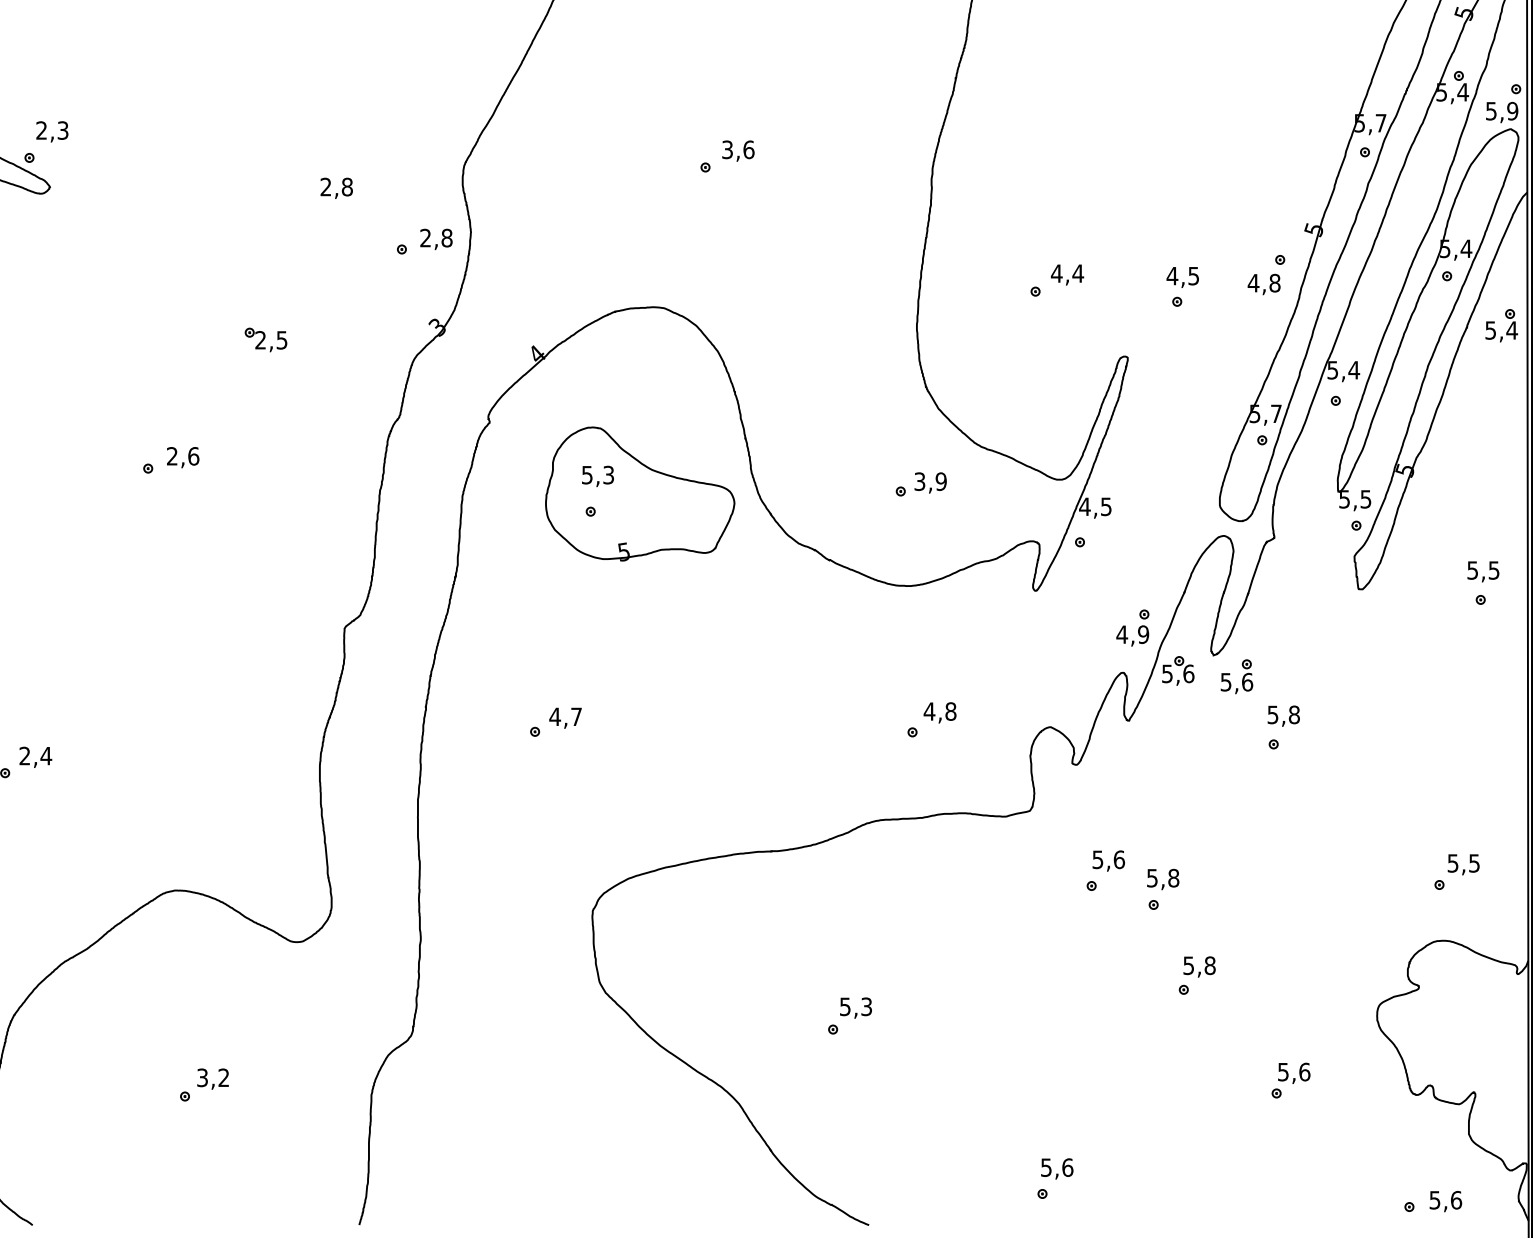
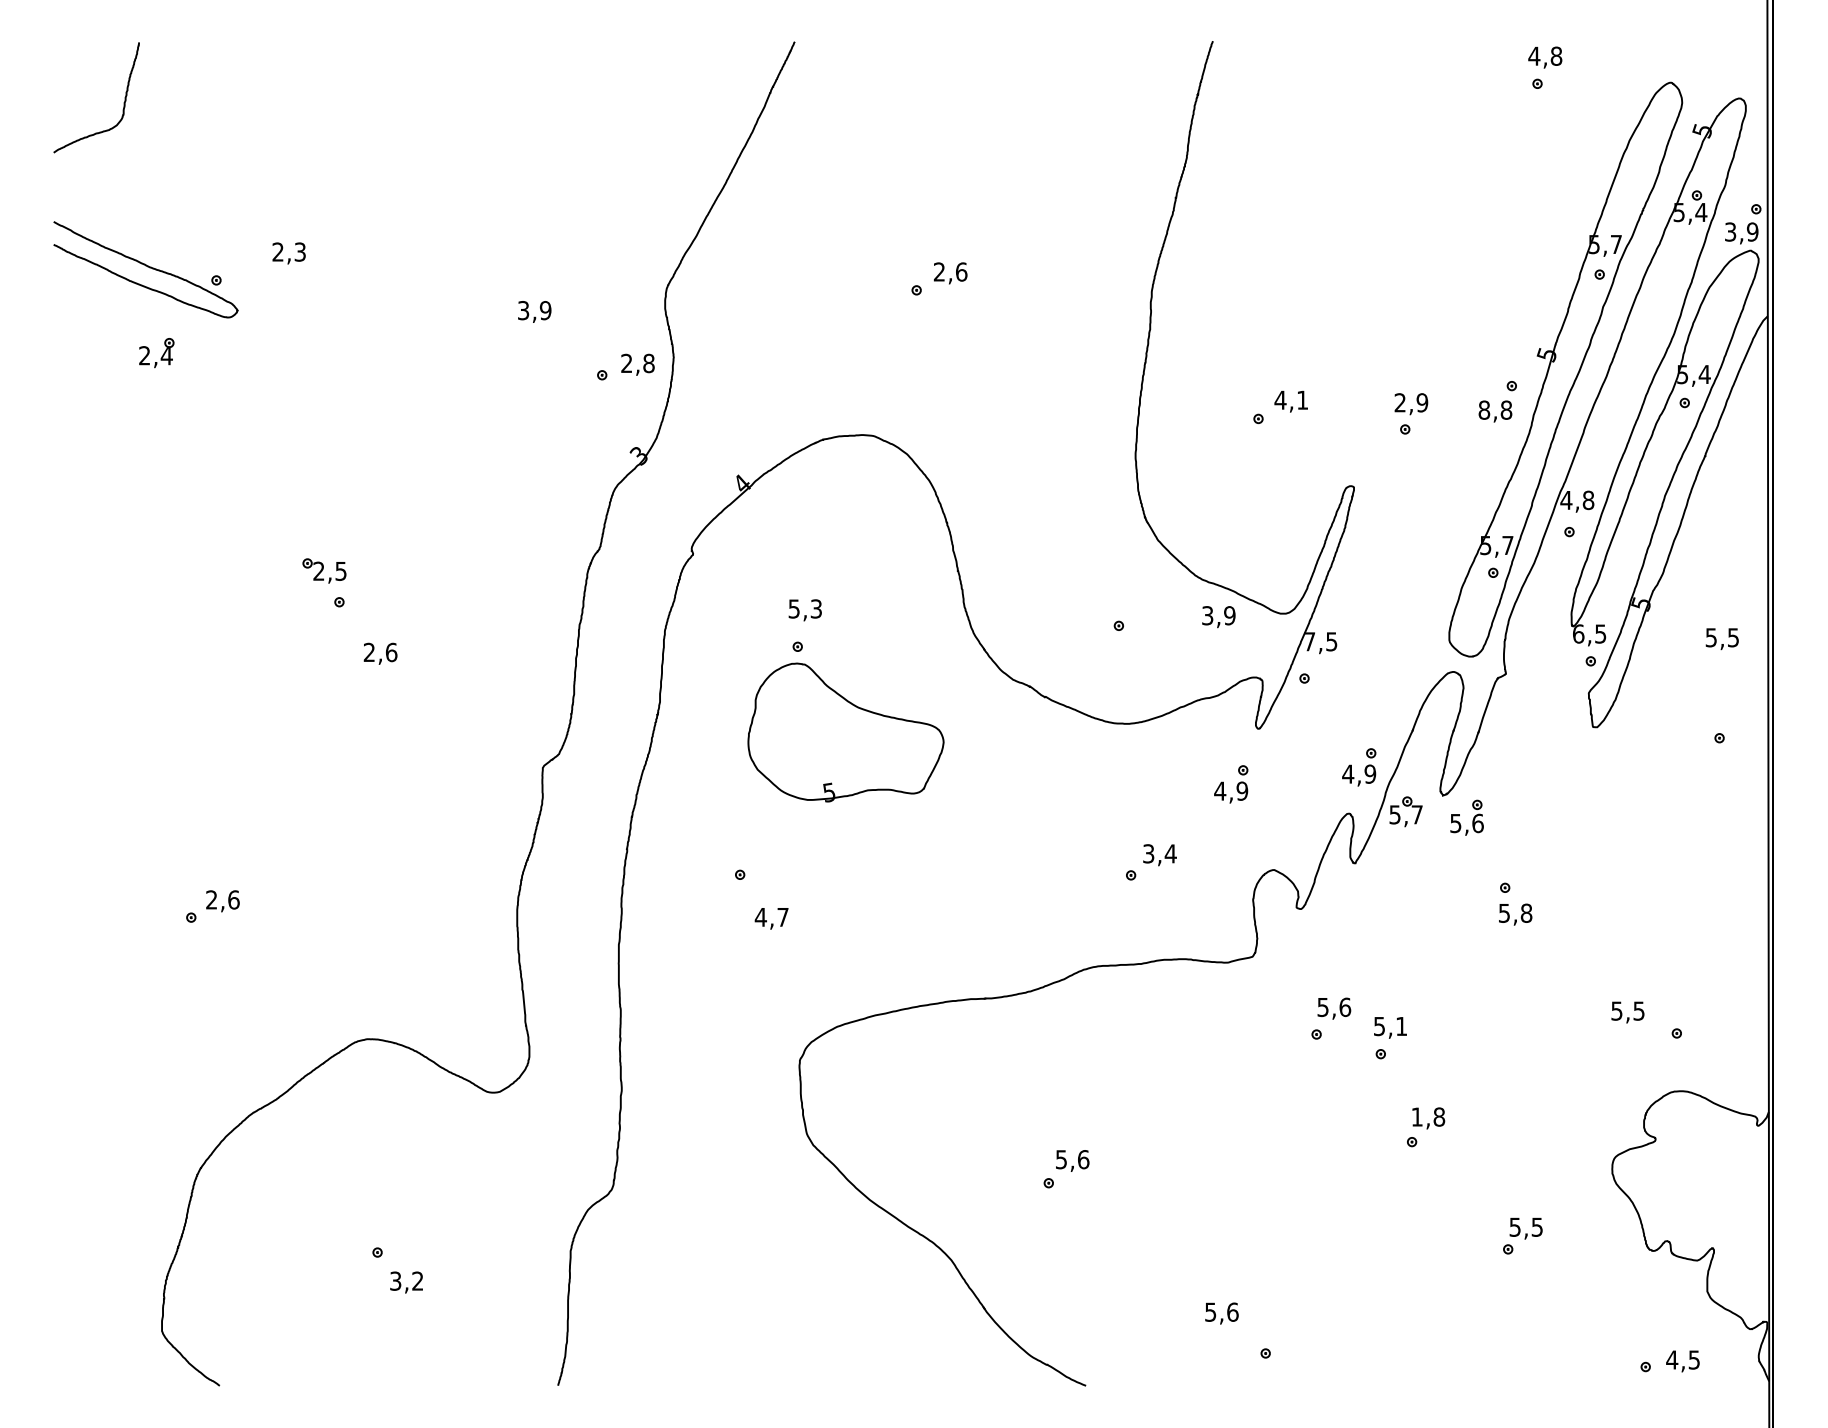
text: (1491, 110) -> (1730, 231), 5,9 -> 3,9
text: (51, 131) -> (288, 253), moved
text: (727, 149) -> (939, 271), 3,6 -> 2,6
text: (336, 186) -> (534, 310), 2,8 -> 3,9
text: (1078, 272) -> (1302, 399), 4,4 -> 4,1
text: (1183, 275) -> (1411, 402), 4,5 -> 2,9
text: (1253, 282) -> (1484, 409), 4,8 -> 8,8
part: (1507, 329) -> (1747, 458), removed
part: (266, 339) -> (324, 570), moved
text: (1343, 370) -> (1577, 500), 5,4 -> 4,8
text: (183, 457) -> (380, 653), moved
text: (930, 483) -> (1218, 617), moved
part: (639, 493) -> (845, 732), moved
text: (1344, 498) -> (1578, 633), 5,5 -> 6,5
text: (1084, 506) -> (1309, 641), 4,5 -> 7,5
text: (1482, 572) -> (1721, 639), moved
part: (1009, 644) -> (1231, 784), added
text: (1189, 673) -> (1417, 814), 5,6 -> 5,7
text: (939, 711) -> (1159, 853), 4,8 -> 3,4
text: (1283, 716) -> (1515, 914), moved
text: (565, 717) -> (771, 918), moved
text: (45, 755) -> (233, 899), 2,4 -> 2,6
text: (1463, 864) -> (1627, 1012), moved
text: (1173, 878) -> (1401, 1026), 5,8 -> 5,1
text: (1188, 965) -> (1416, 1116), 5,8 -> 1,8
text: (866, 1006) -> (1083, 1159), 5,3 -> 5,6
text: (1304, 1071) -> (1537, 1226), 5,6 -> 5,5
text: (212, 1079) -> (406, 1282), moved
text: (1056, 1168) -> (1221, 1313), moved
text: (1445, 1199) -> (1683, 1359), 5,6 -> 4,5

